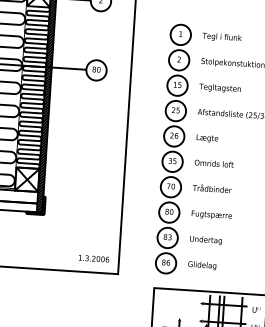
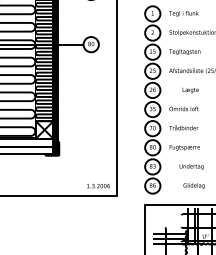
text: (207, 138) -> (190, 90), moved
text: (205, 239) -> (191, 166), moved
text: (201, 264) -> (193, 185), moved

